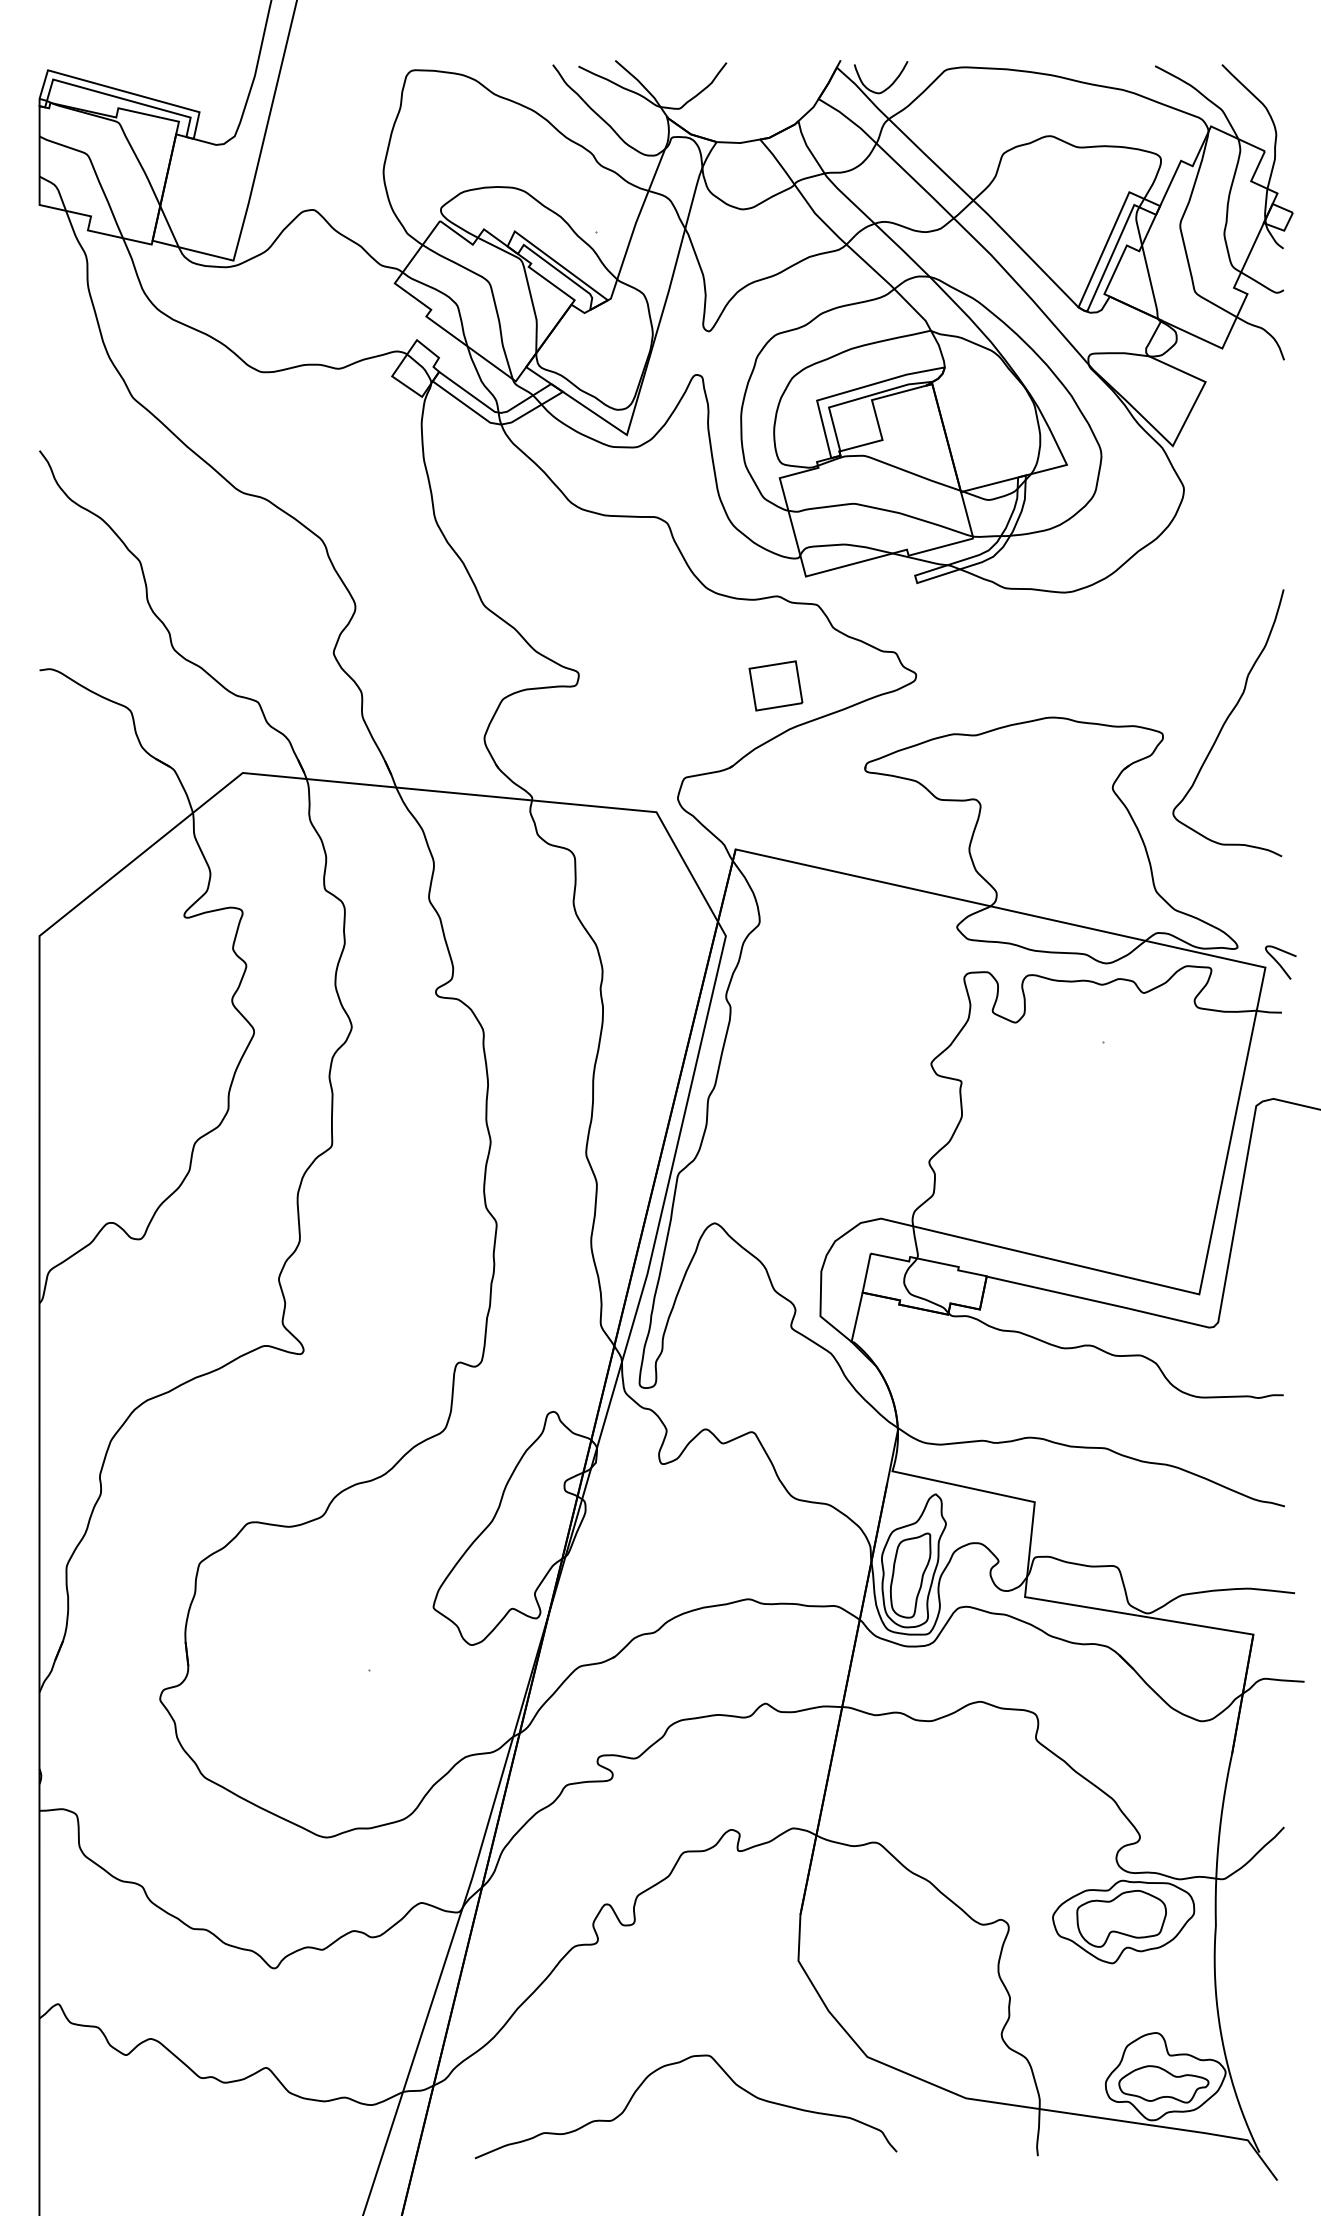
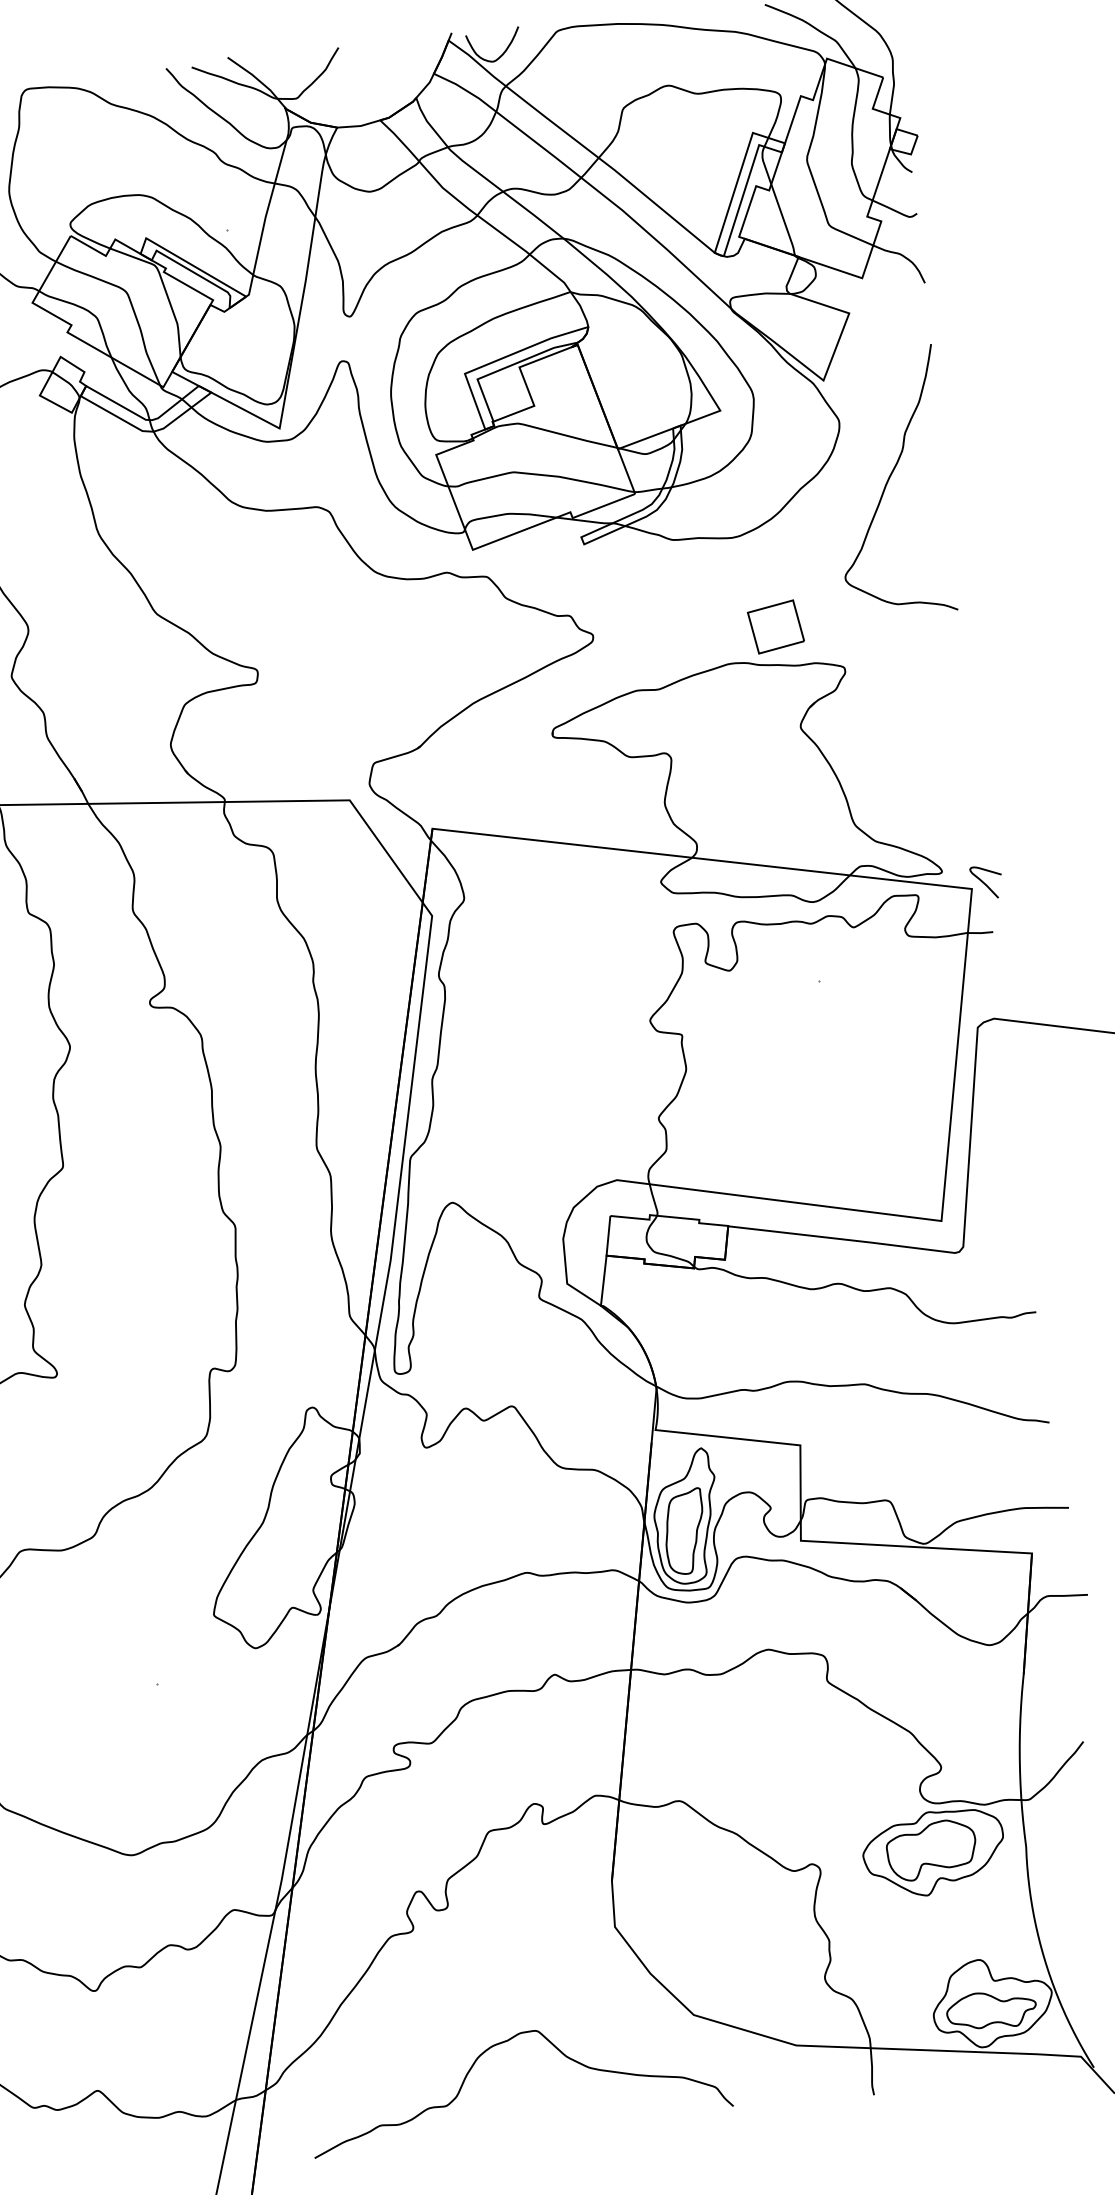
part: (775, 685) -> (775, 626), moved
curve: (1226, 722) -> (888, 482), moved

